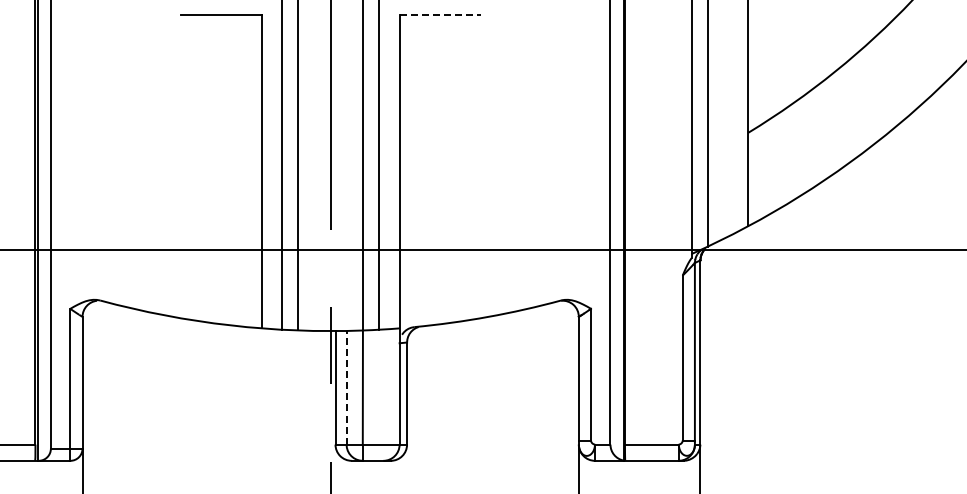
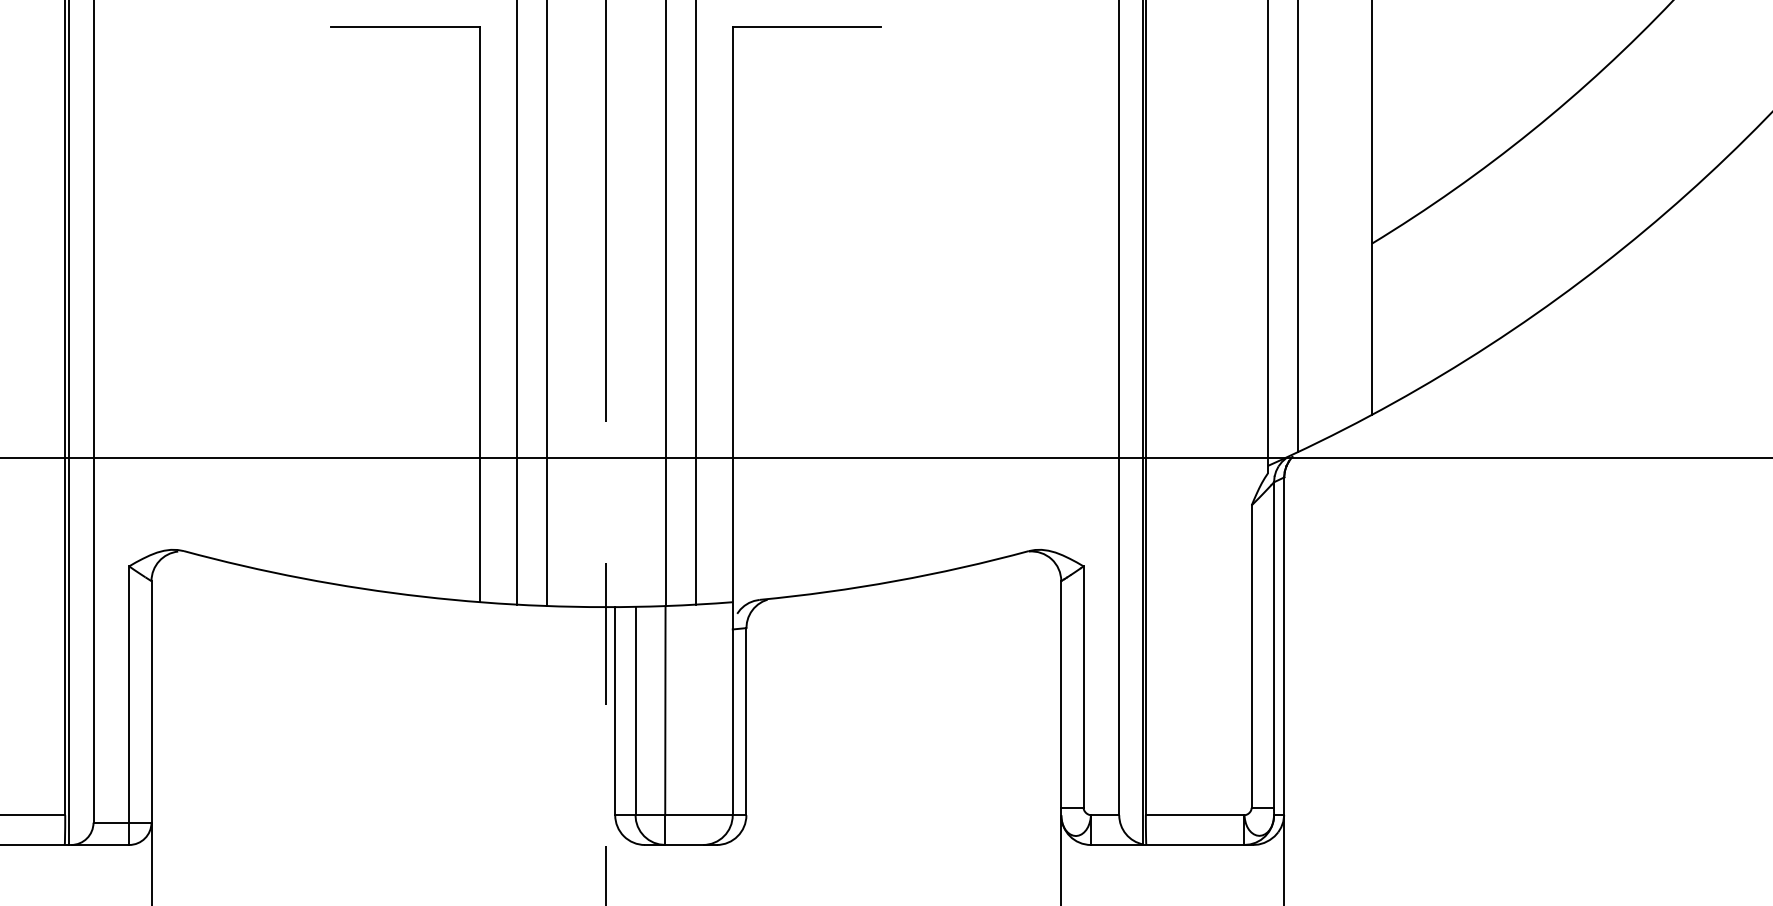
line: (440, 14) -> (807, 26), dashed -> solid
line: (346, 387) -> (635, 710), dashed -> solid

